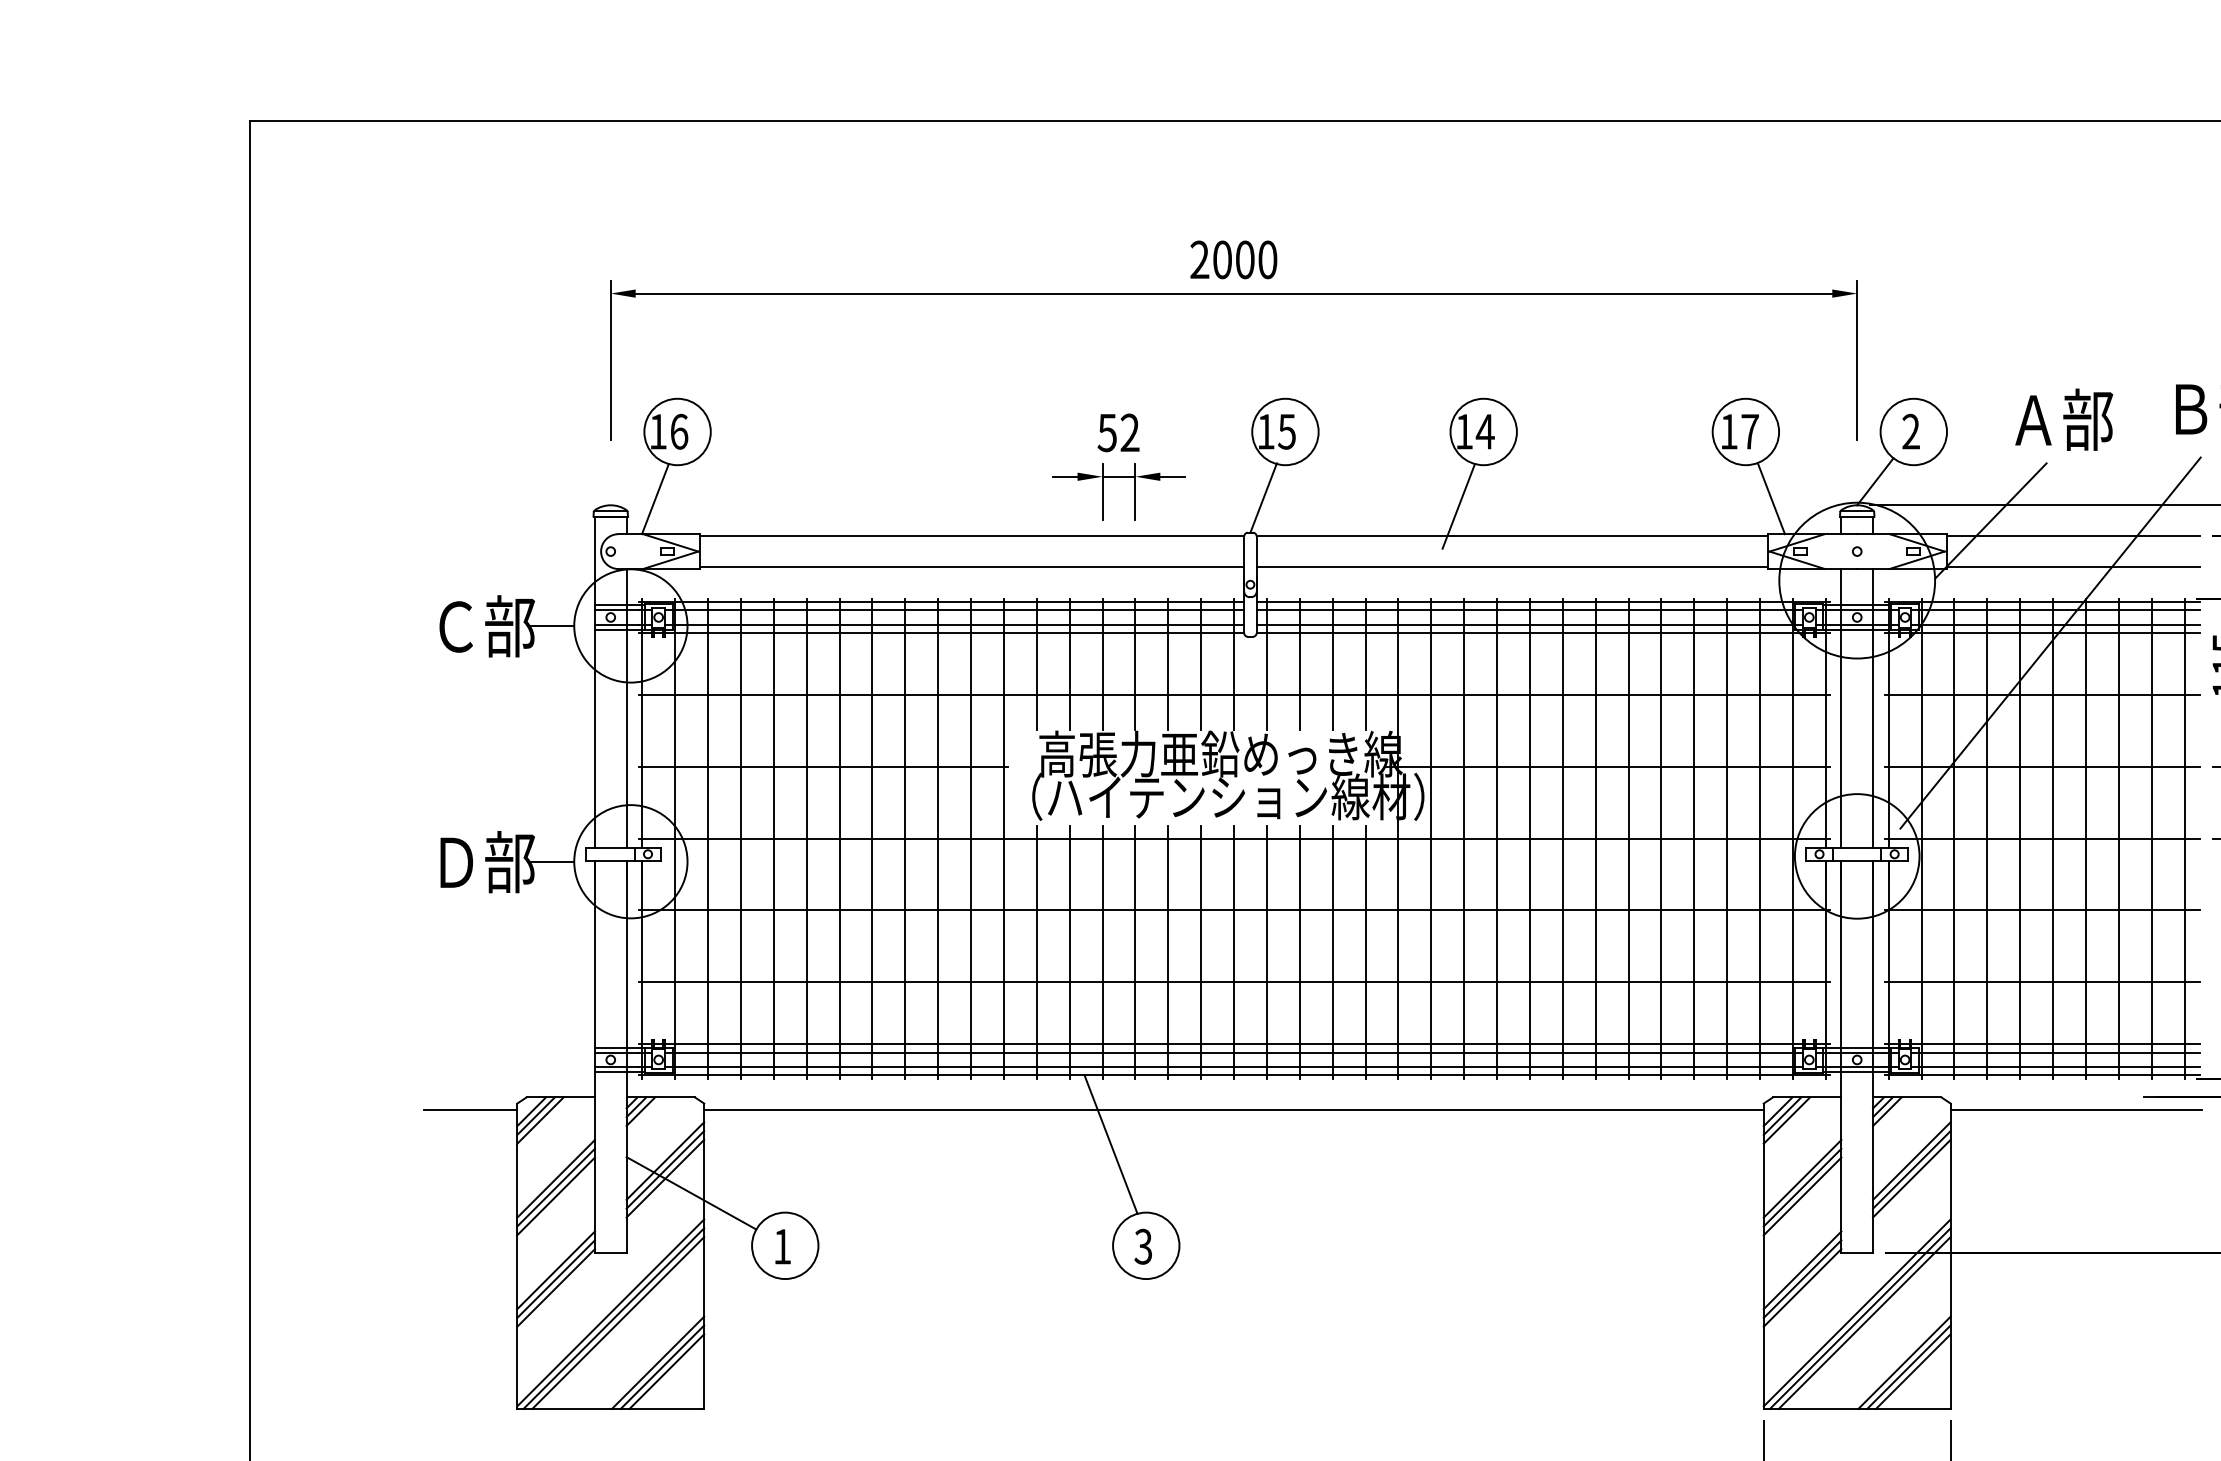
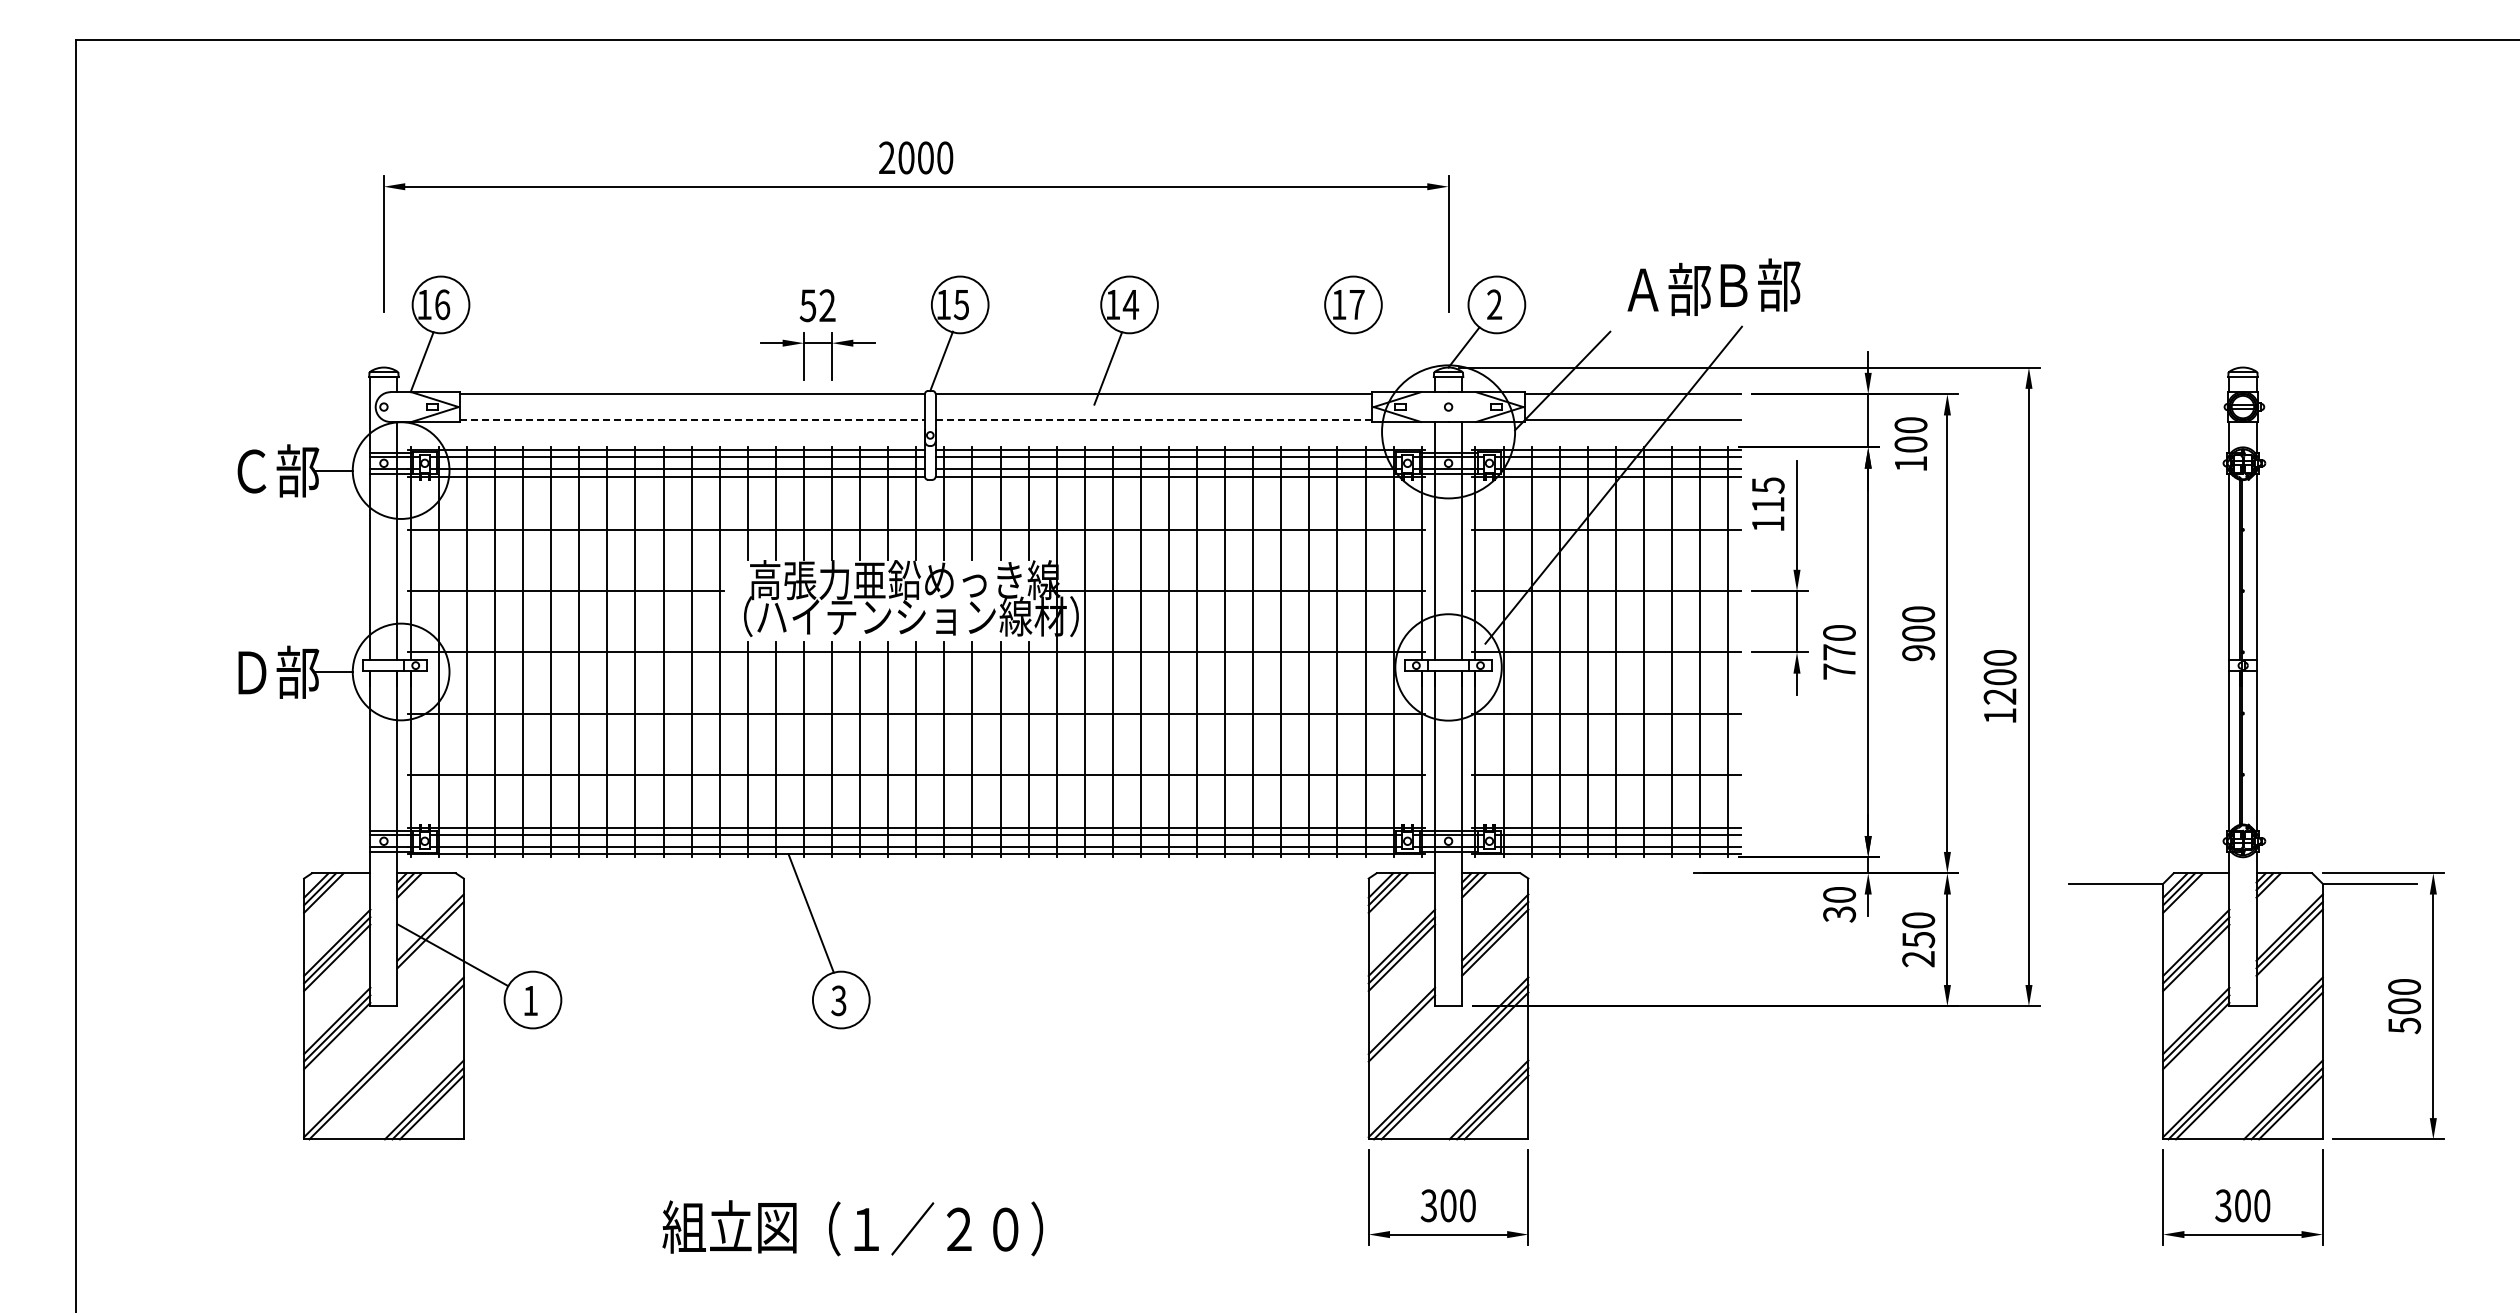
text: (2064, 419) -> (1669, 289), moved
line: (1770, 499) -> (1374, 362), removed
line: (973, 567) -> (693, 420), solid -> dashed
line: (1512, 567) -> (1154, 420), solid -> dashed
line: (470, 1109) -> (264, 883), removed
line: (1233, 1109) -> (915, 883), removed
line: (2076, 1109) -> (1635, 883), removed
line: (665, 1178) -> (430, 942), removed
line: (1802, 1287) -> (1401, 1035), removed
line: (617, 1322) -> (389, 1065), removed

